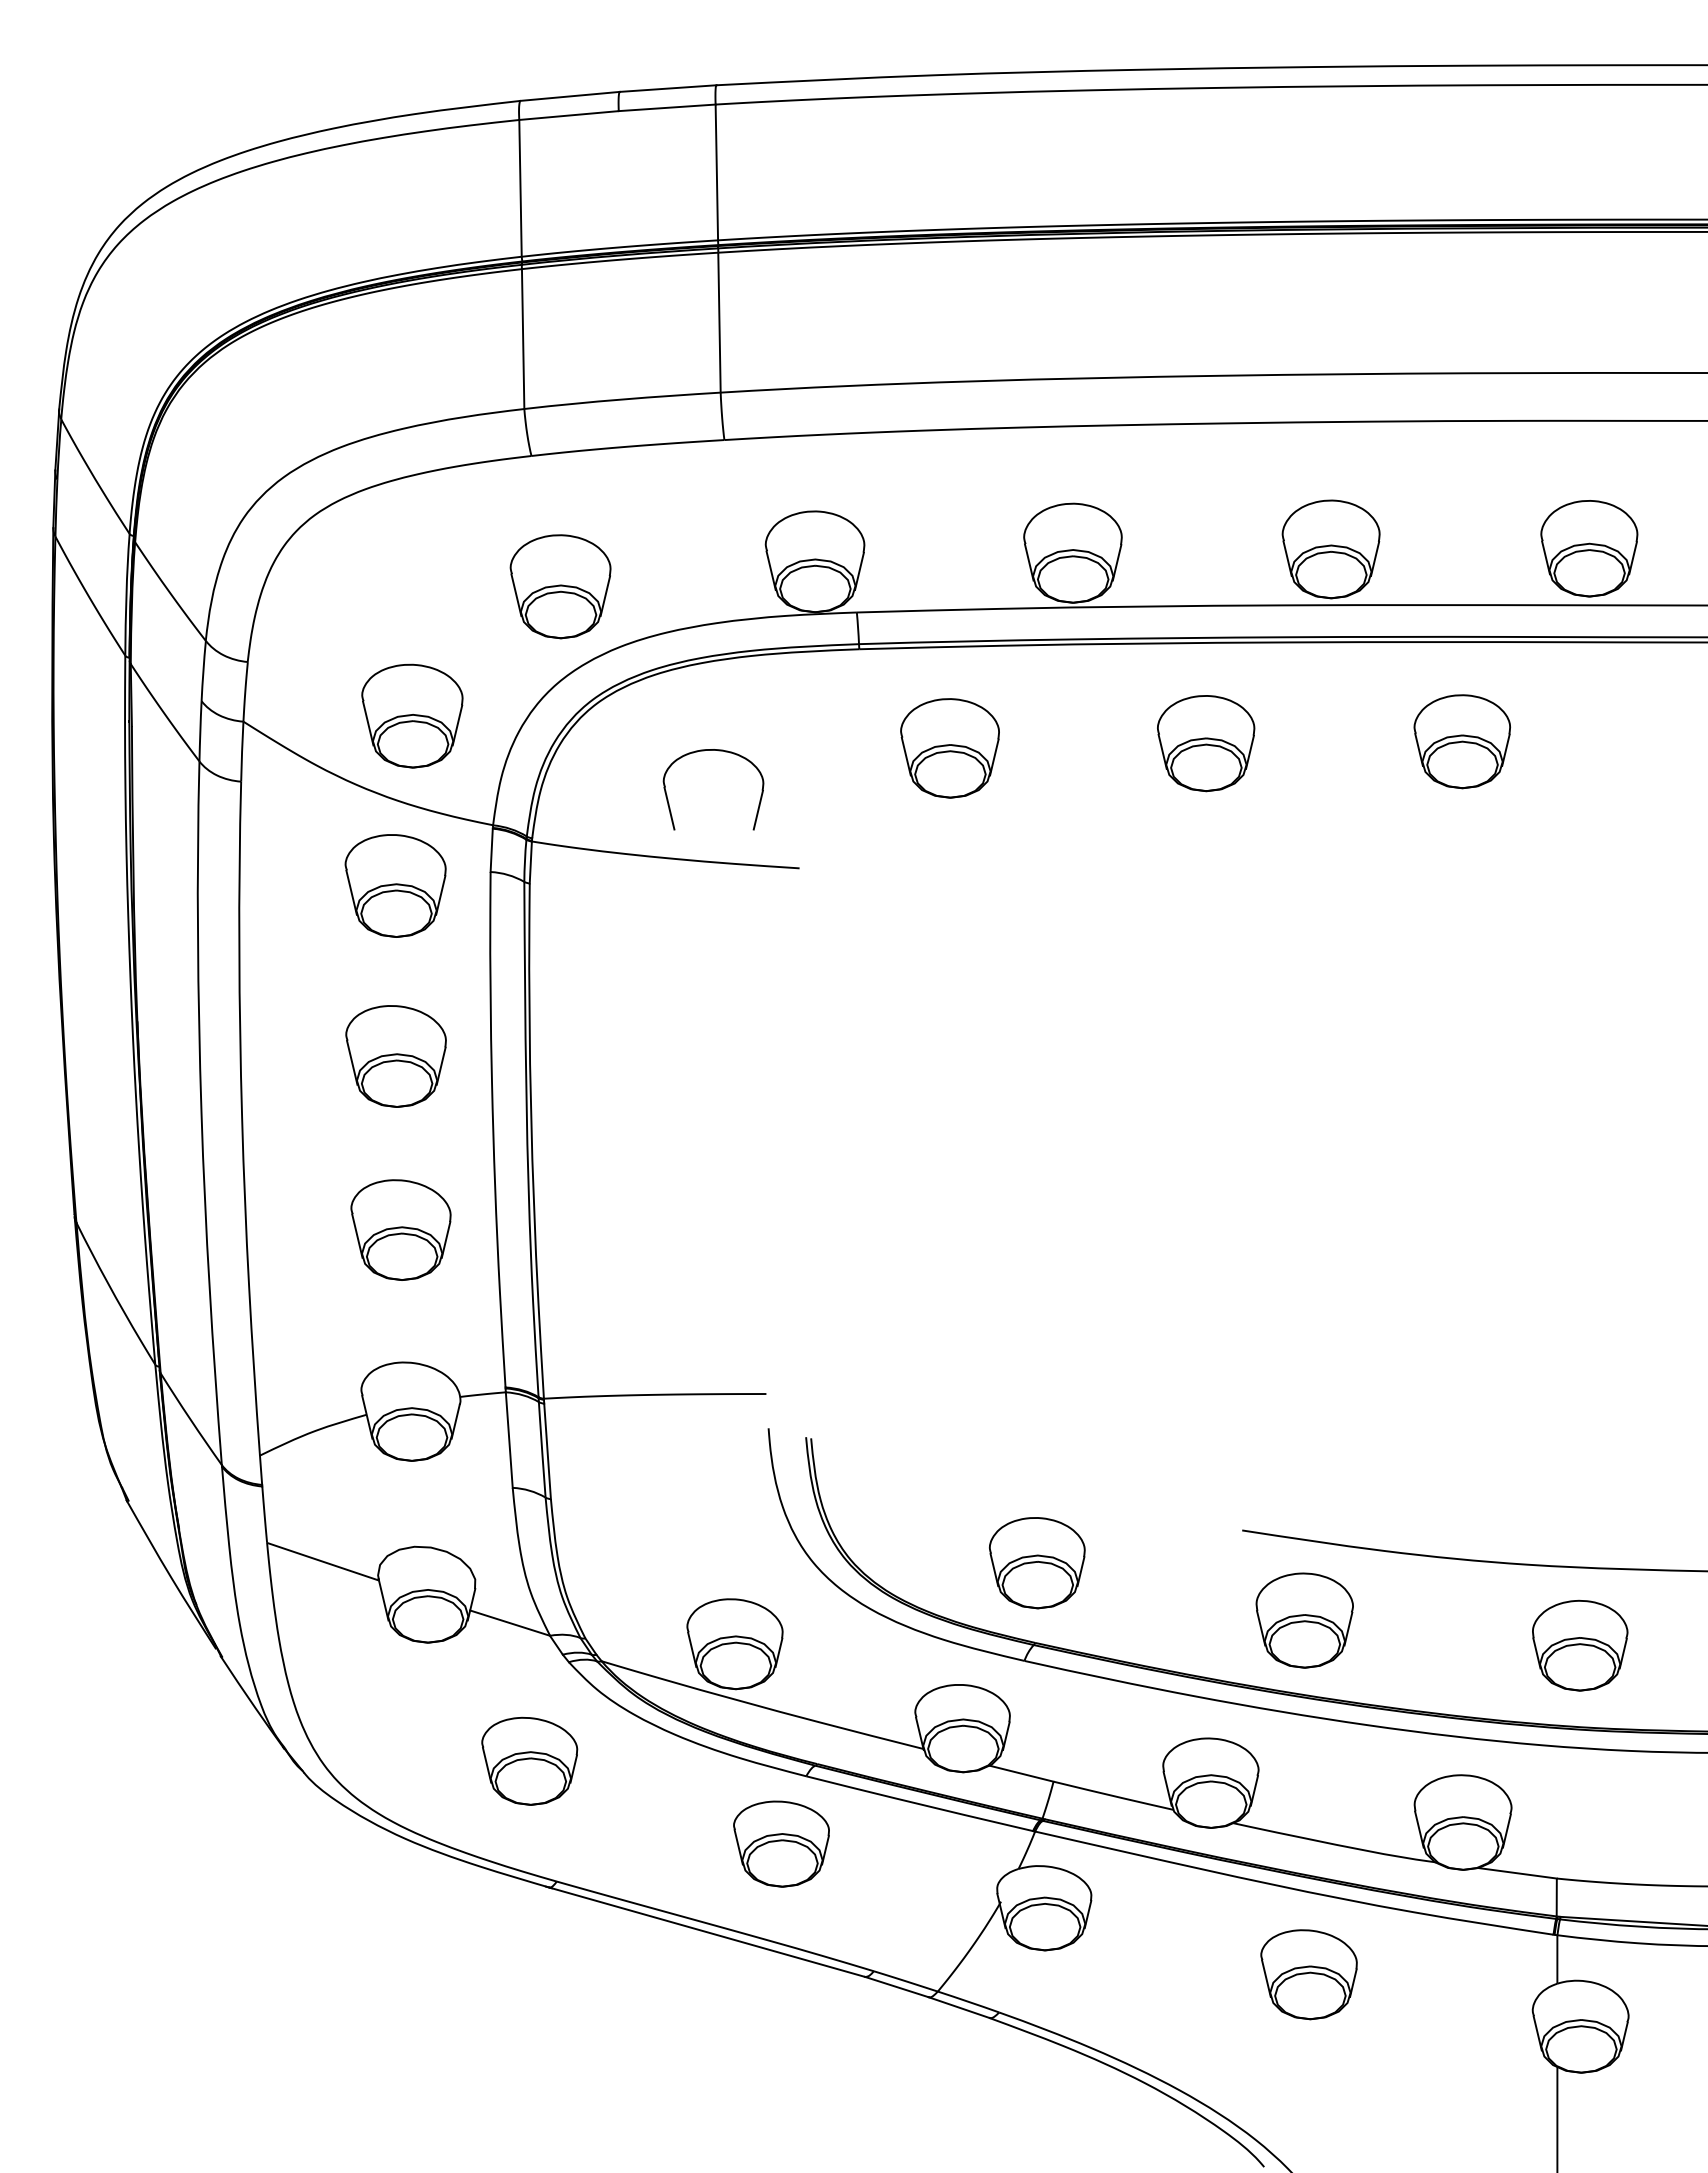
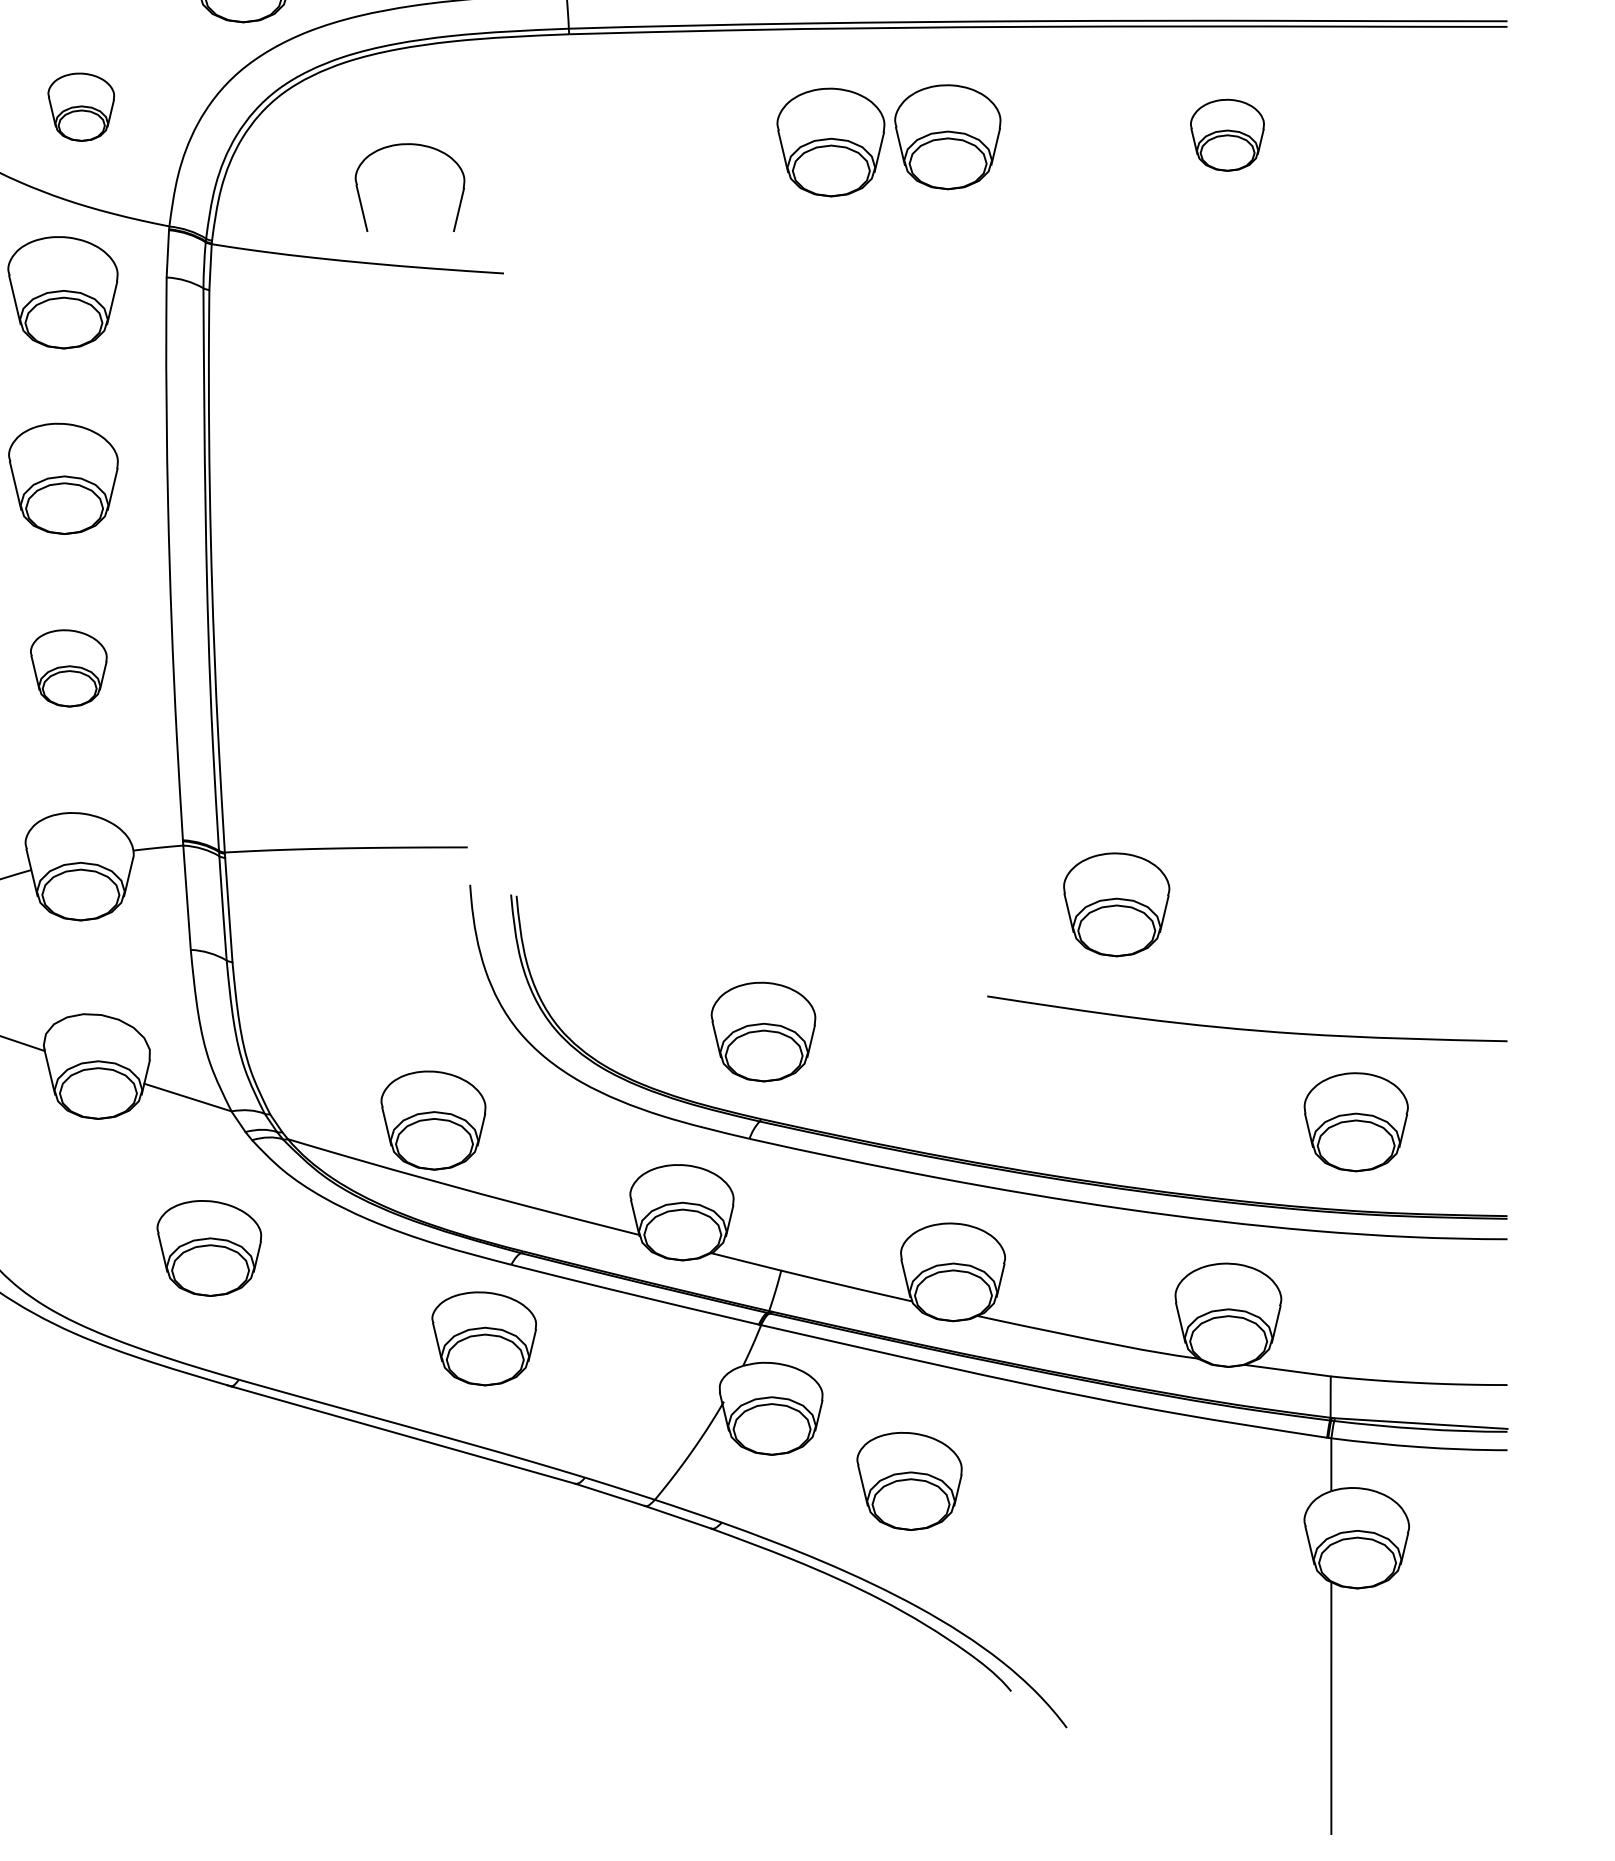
part: (412, 715) -> (81, 106), size x0.6
part: (1461, 741) -> (1226, 134), size x0.7
part: (949, 748) -> (830, 142), moved
part: (400, 1229) -> (68, 667), size x0.7
part: (1304, 1620) -> (1116, 904), moved
part: (1308, 1974) -> (908, 1481), moved

